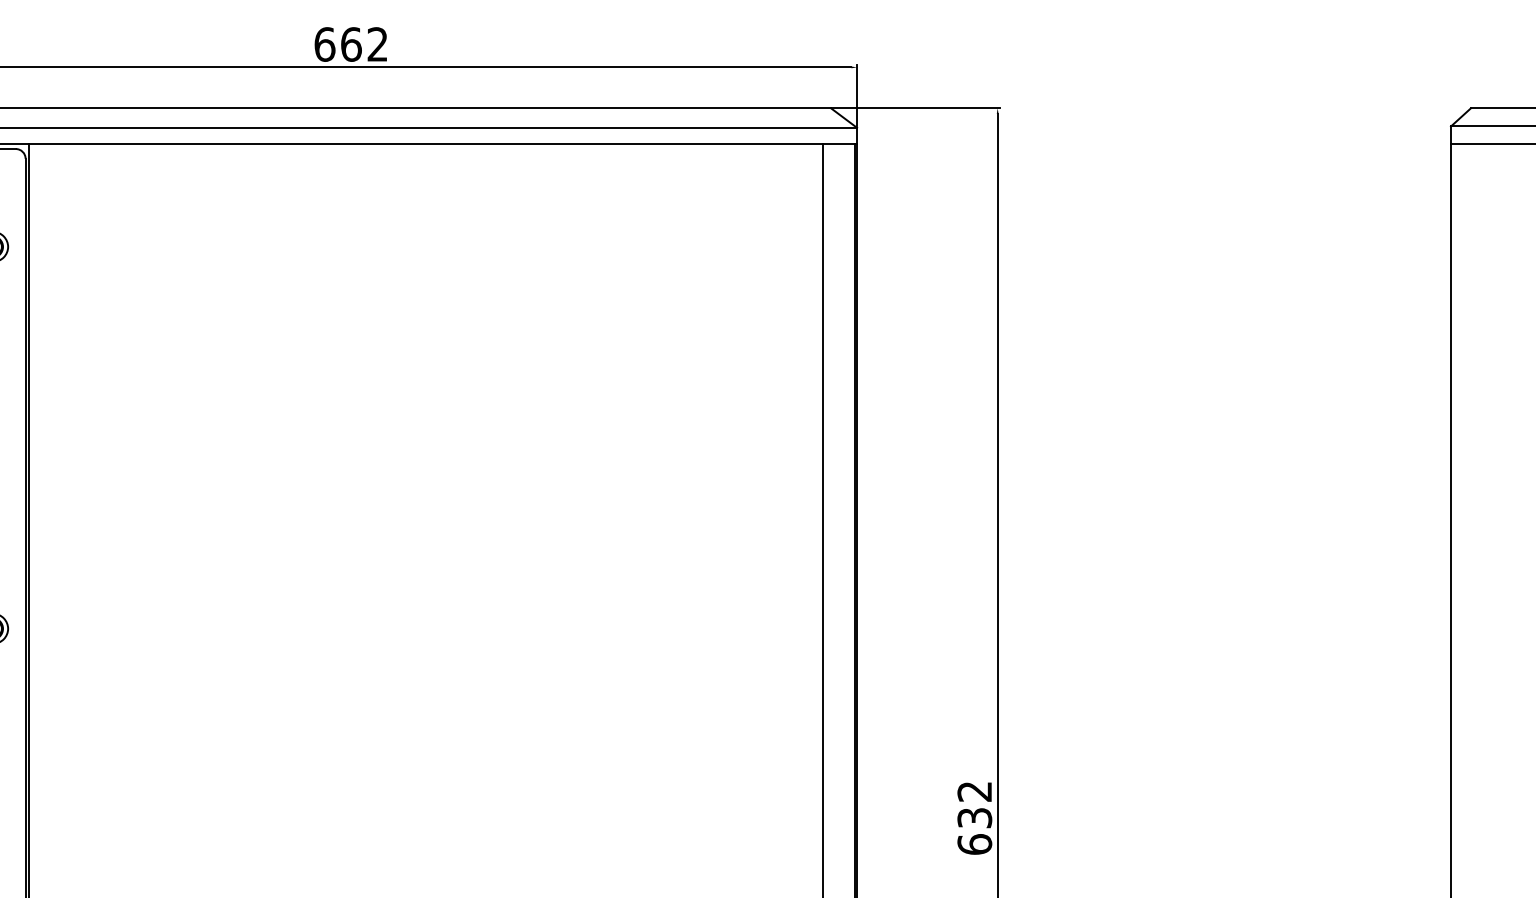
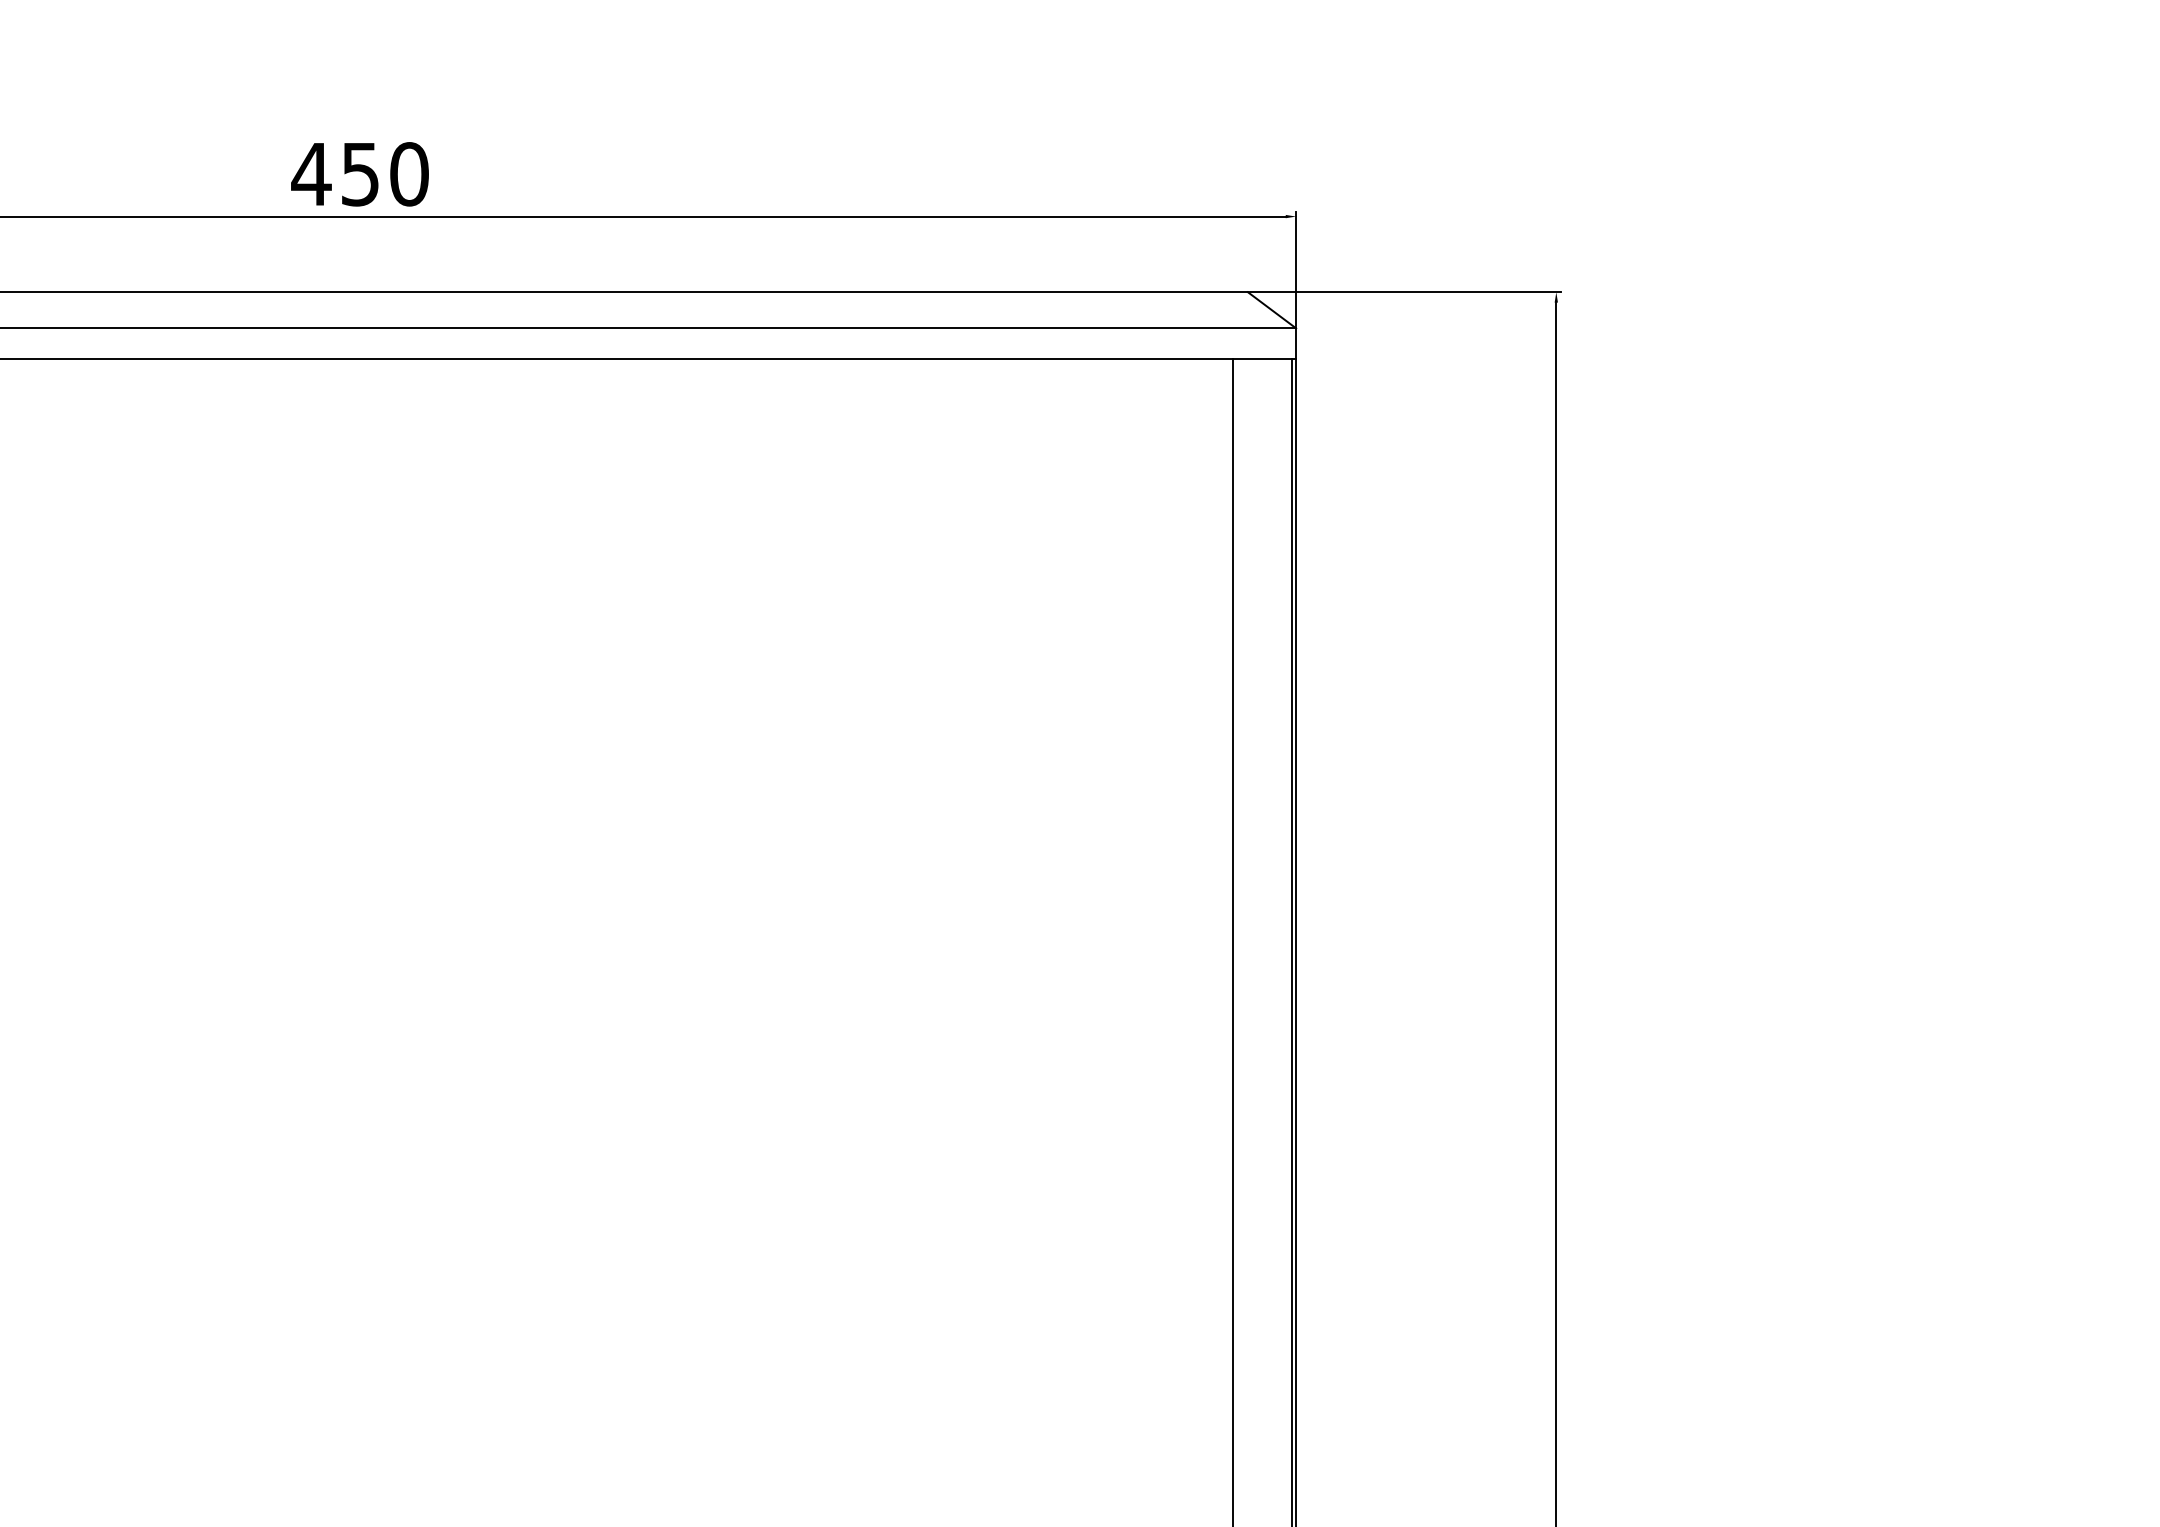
text: (350, 44) -> (358, 174), 662 -> 450

